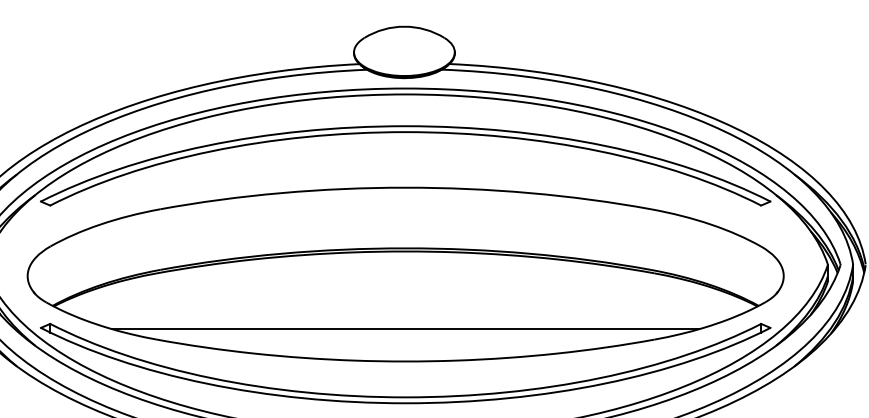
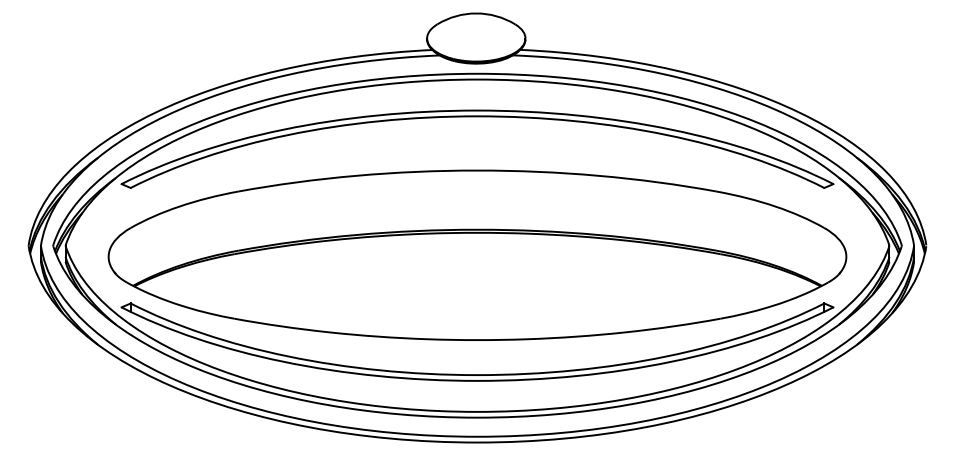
line: (405, 329) -> (477, 308), removed

